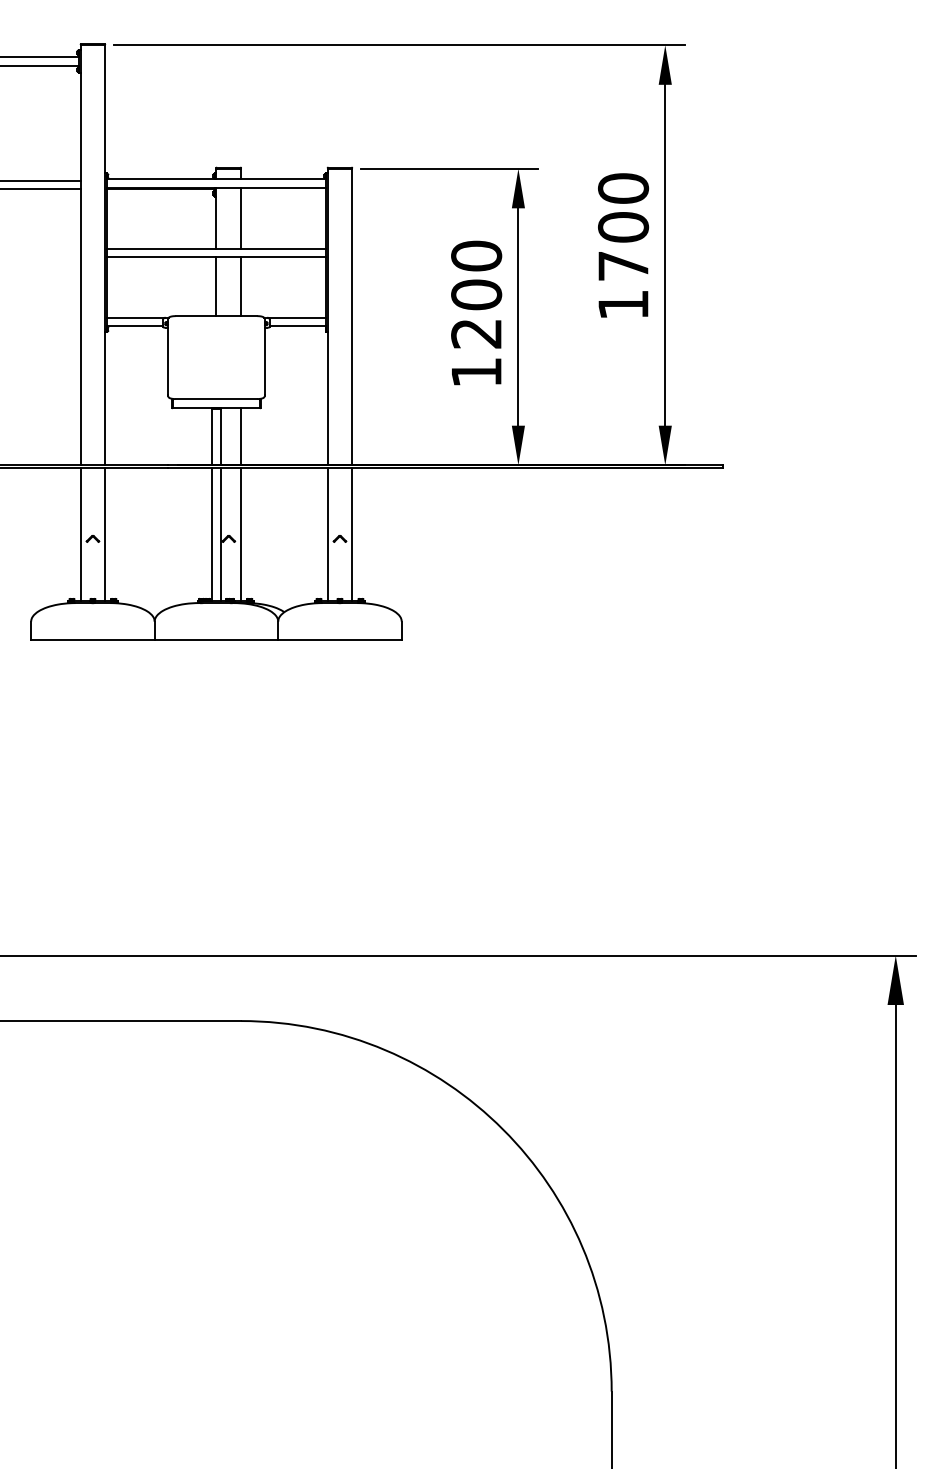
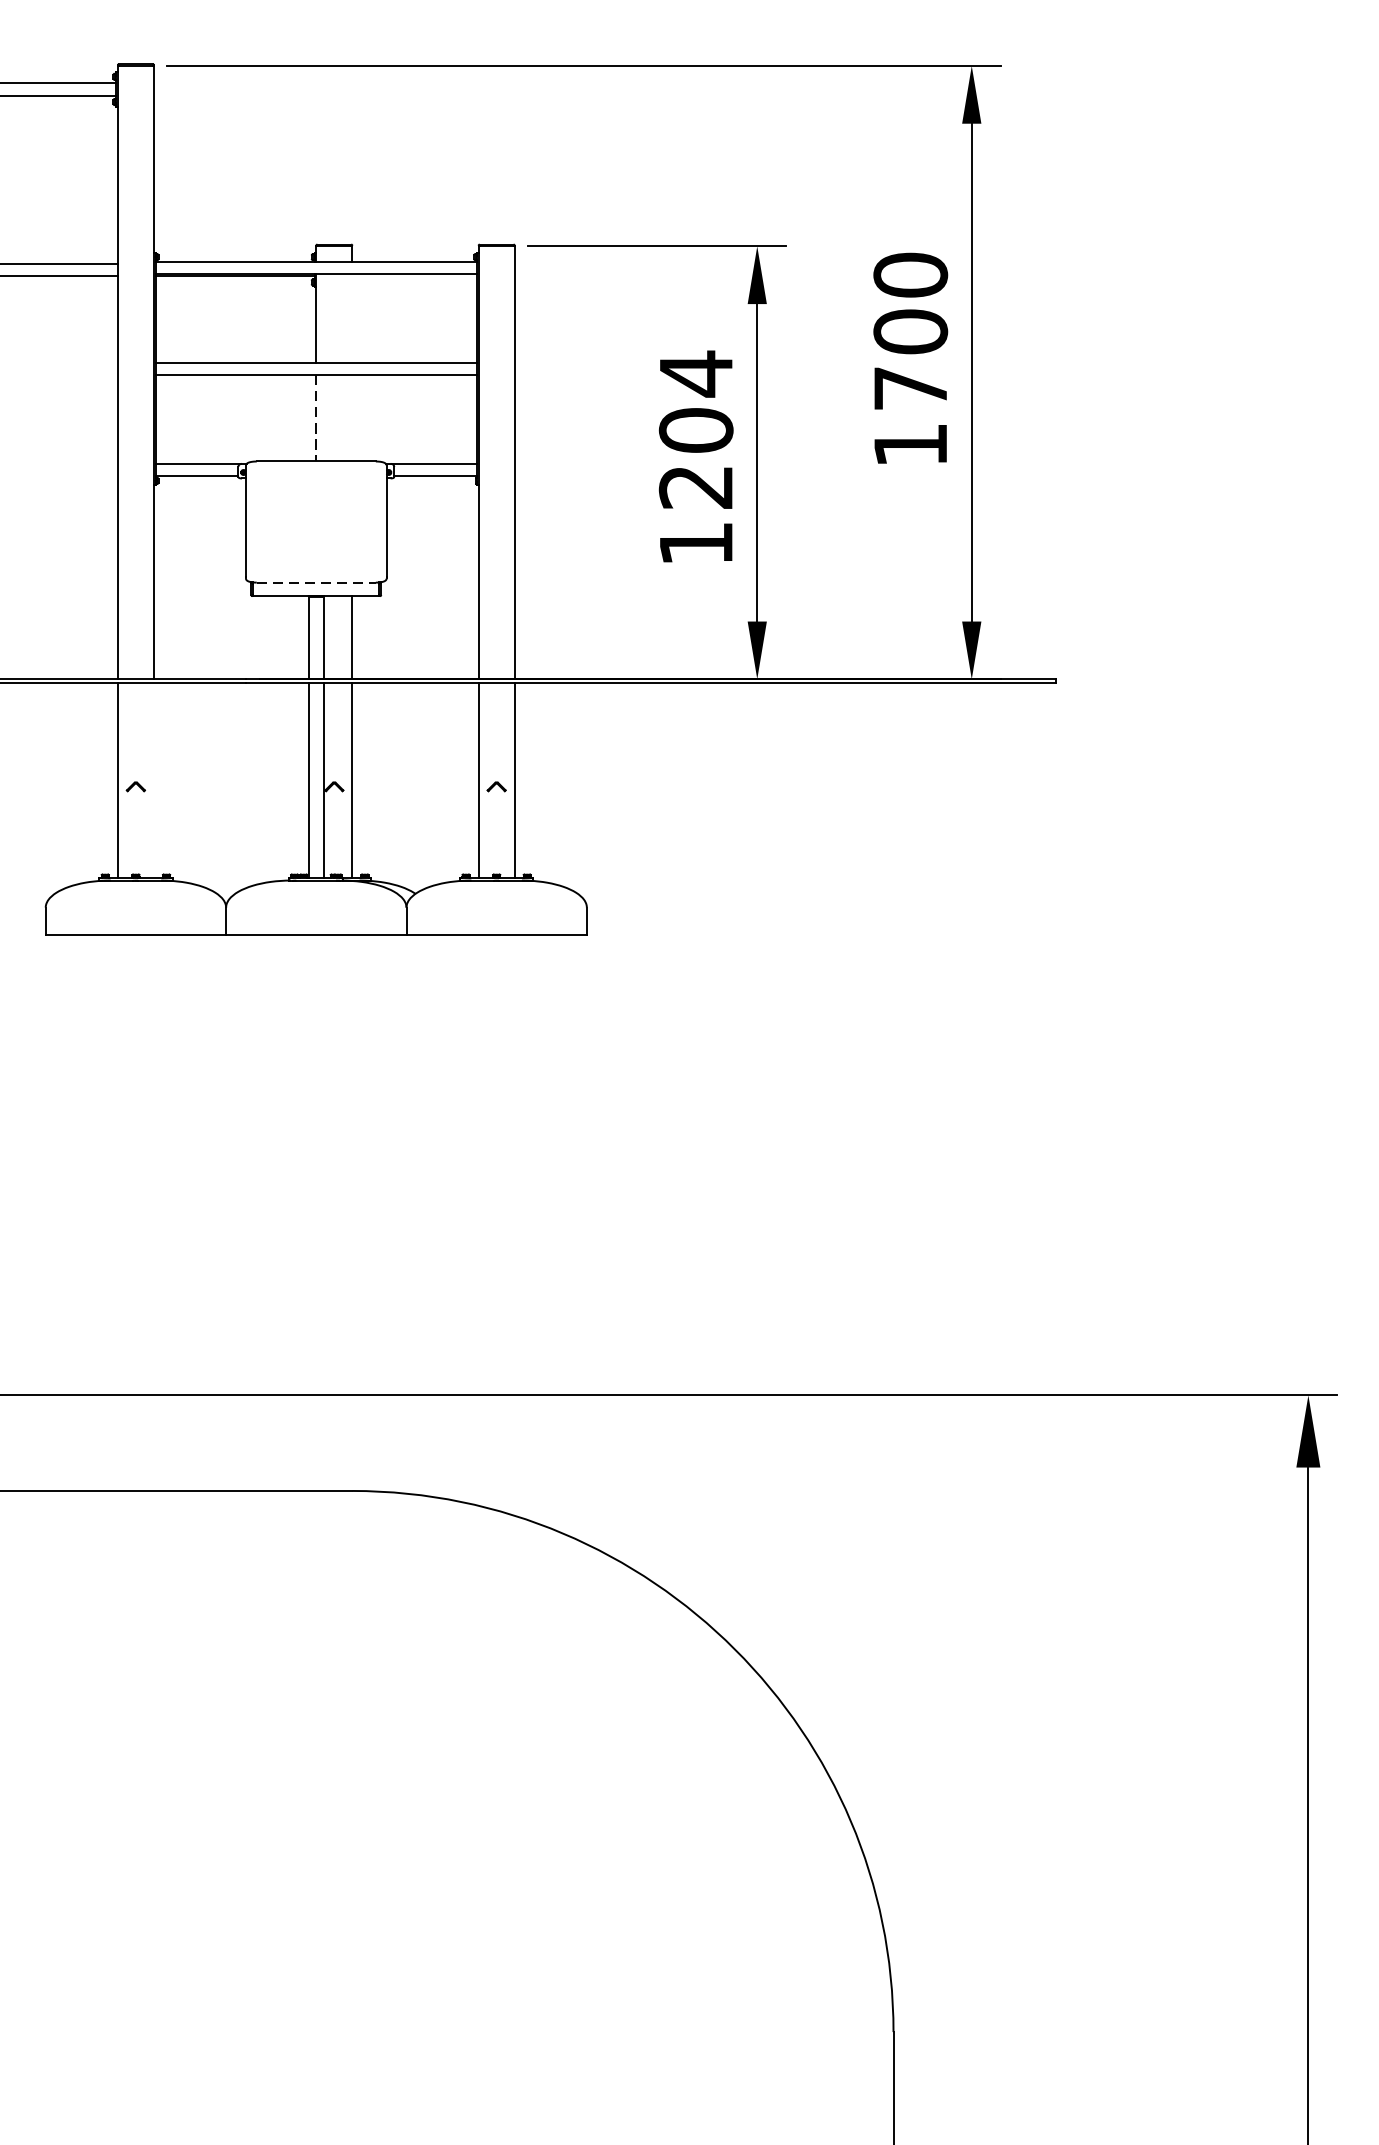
line: (241, 217) -> (352, 317), removed
text: (476, 256) -> (696, 374), 1200 -> 1204
line: (216, 286) -> (316, 418), solid -> dashed
line: (241, 286) -> (352, 418), removed
line: (216, 399) -> (316, 583), solid -> dashed
line: (105, 534) -> (154, 780), removed

